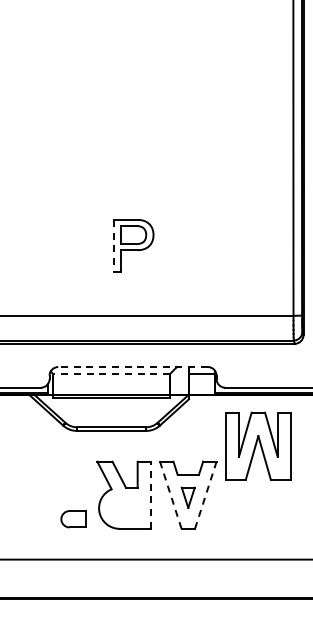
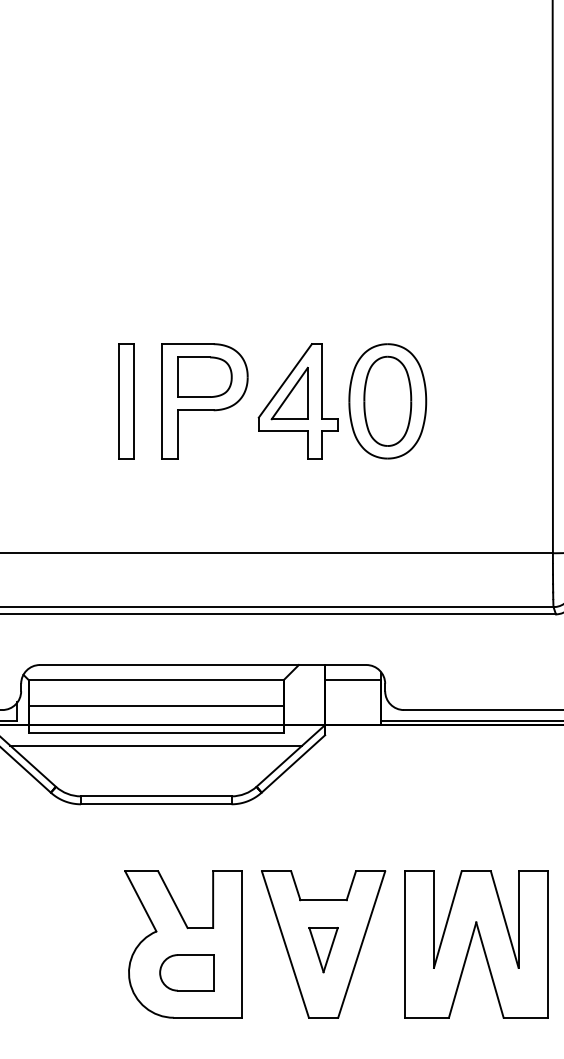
part: (97, 245) -> (125, 399), added
part: (196, 245) -> (341, 399), added
line: (114, 246) -> (162, 402), dashed -> solid
line: (133, 367) -> (204, 665), dashed -> solid
line: (111, 373) -> (156, 679), dashed -> solid
line: (111, 385) -> (156, 705), added
line: (111, 404) -> (156, 746), added
part: (258, 445) -> (476, 942), moved
line: (170, 494) -> (284, 942), dashed -> solid
line: (205, 494) -> (361, 942), dashed -> solid
line: (151, 495) -> (243, 945), dashed -> solid
part: (73, 519) -> (186, 973), moved

